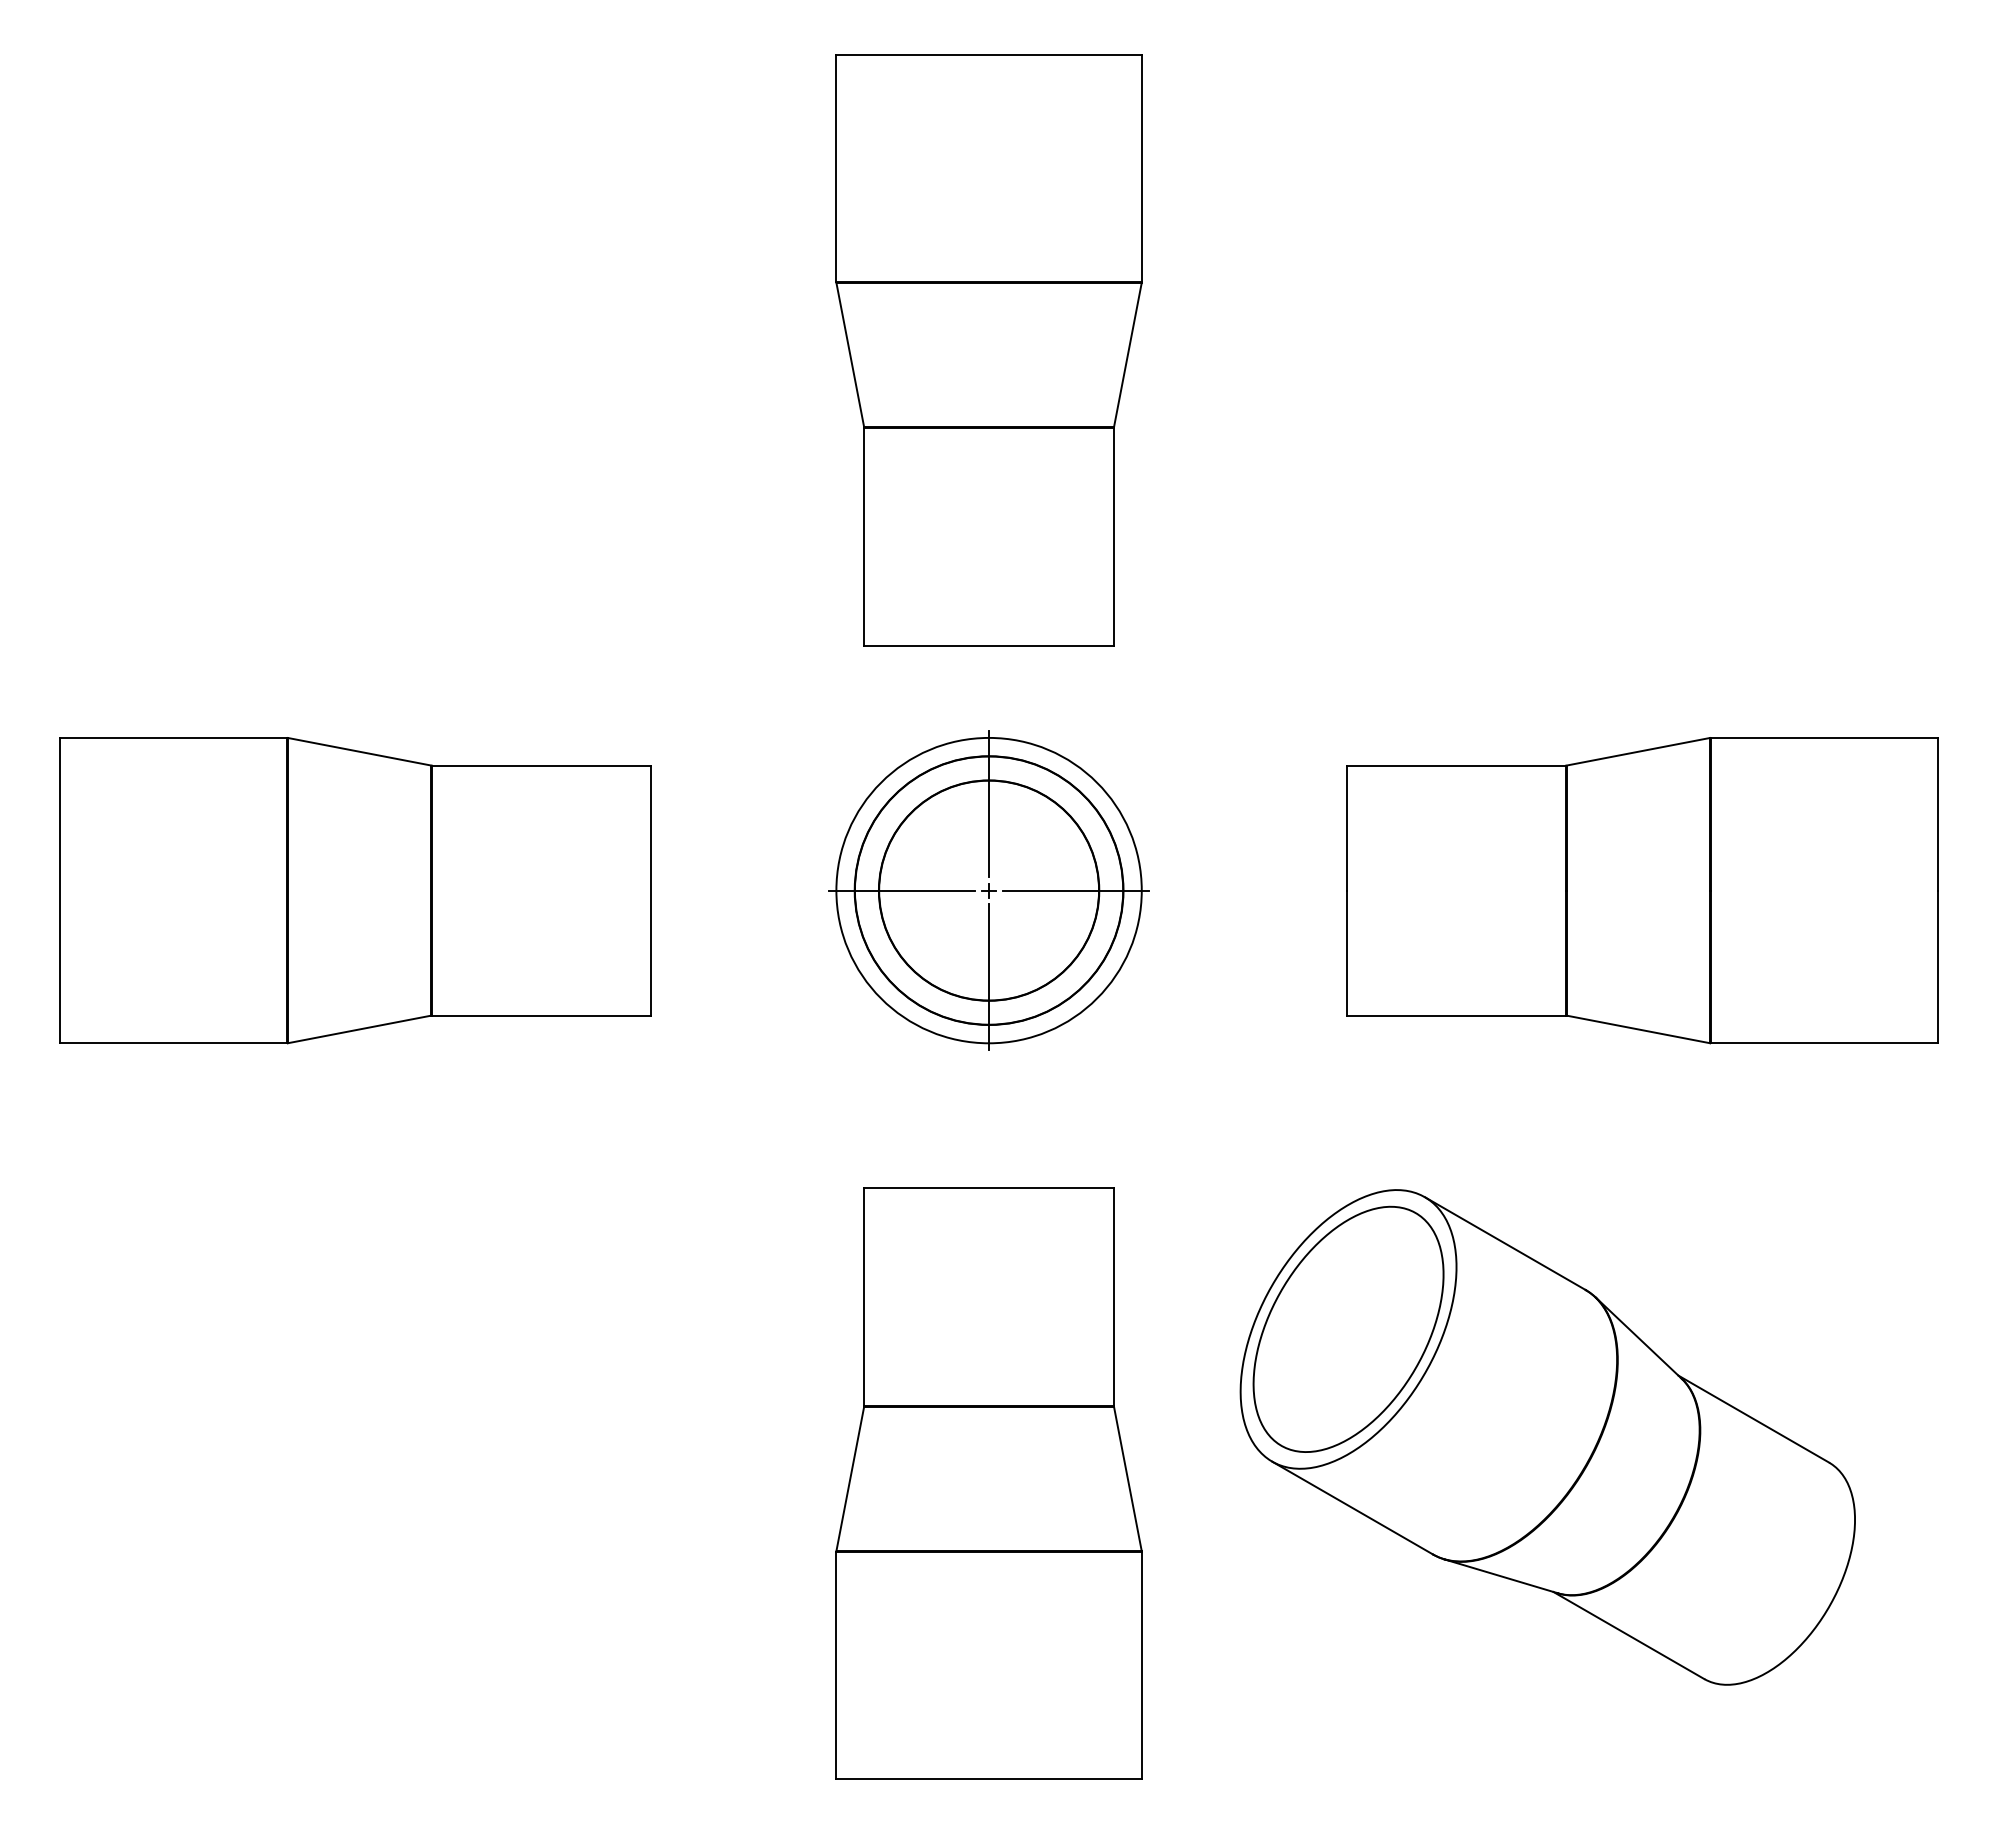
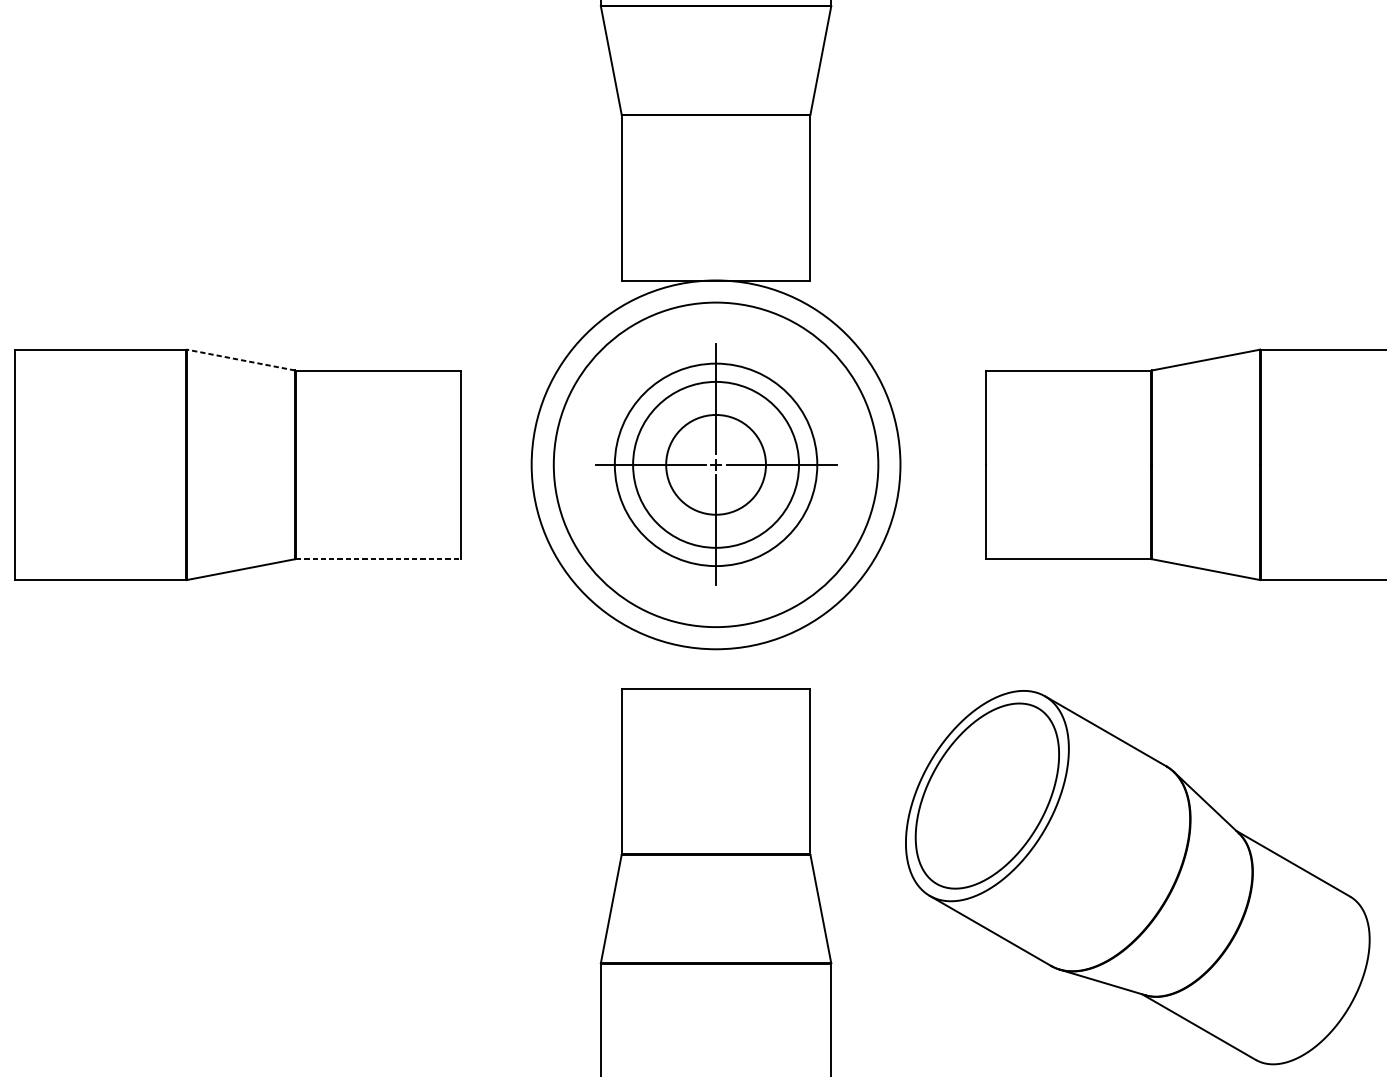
line: (359, 751) -> (240, 359), solid -> dashed
circle: (988, 890) -> (715, 464), size x0.6
circle: (988, 890) -> (715, 464), size x1.6
circle: (988, 890) -> (715, 464), size x1.6
line: (542, 1015) -> (378, 559), solid -> dashed

